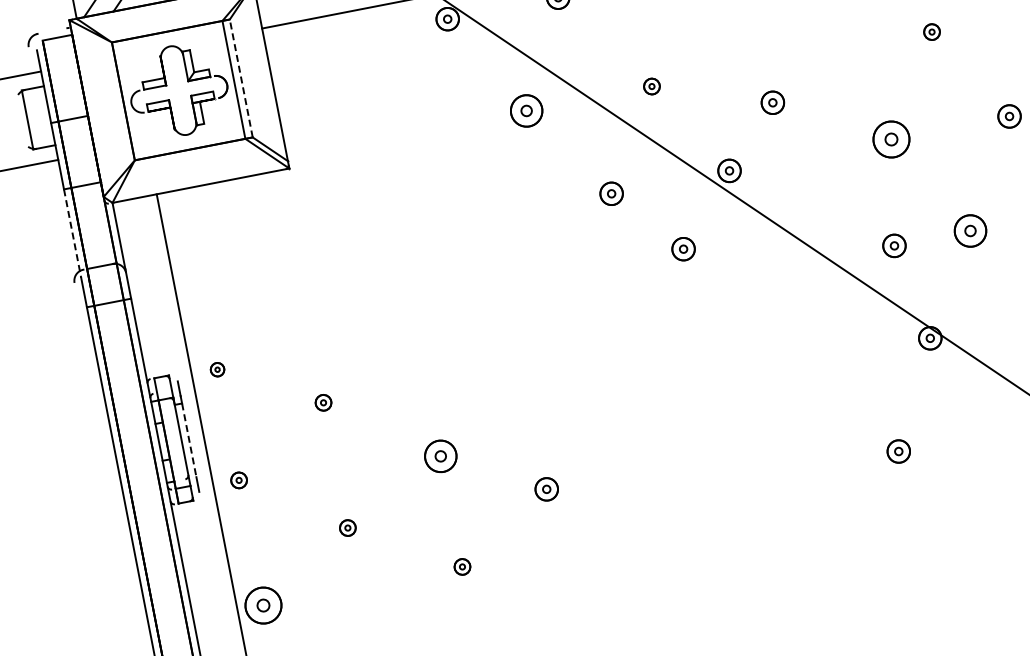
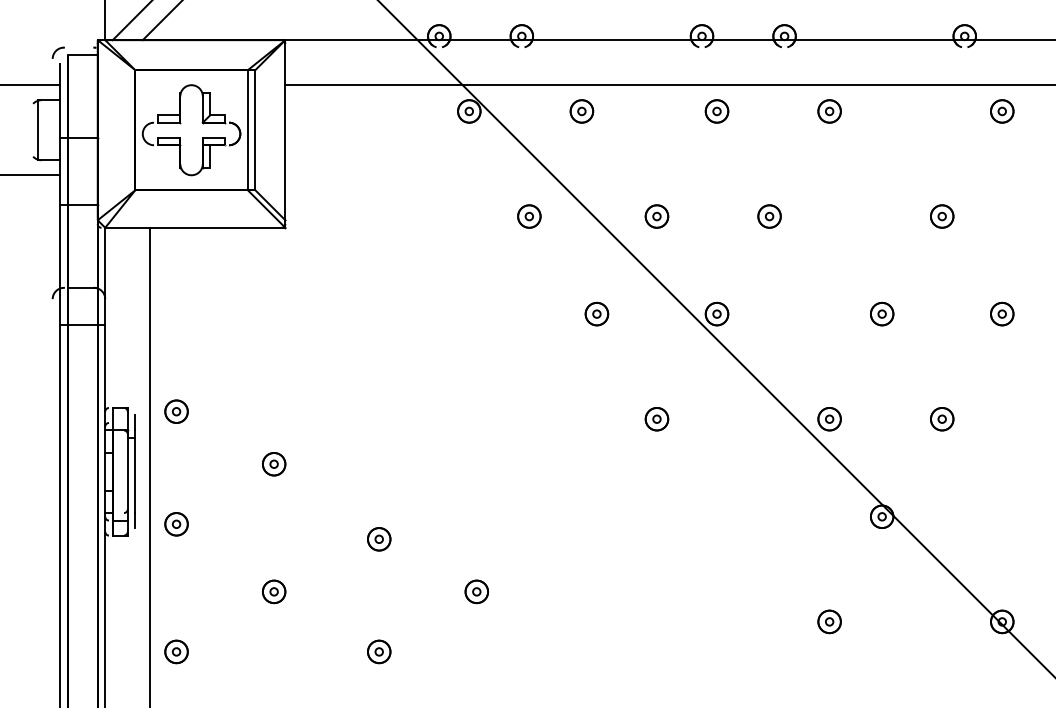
part: (932, 32) -> (942, 216), size x1.43
line: (241, 77) -> (255, 129), dashed -> solid
part: (651, 86) -> (656, 216), size x1.43
part: (772, 102) -> (769, 216), moved
part: (526, 110) -> (529, 216), size x0.71
part: (891, 138) -> (882, 313), size x0.62
part: (970, 231) -> (942, 419), size x0.71
line: (72, 233) -> (60, 250), dashed -> solid
part: (894, 246) -> (829, 419), moved
part: (683, 249) -> (656, 419), moved
part: (217, 369) -> (176, 411), size x1.67
part: (323, 402) -> (274, 464), size x1.43
line: (189, 440) -> (135, 475), dashed -> solid
part: (441, 456) -> (379, 539), size x0.71
part: (239, 480) -> (176, 524), size x1.43
part: (348, 527) -> (274, 591), size x1.43
part: (462, 566) -> (379, 651), size x1.43
part: (263, 605) -> (176, 651), size x0.62

